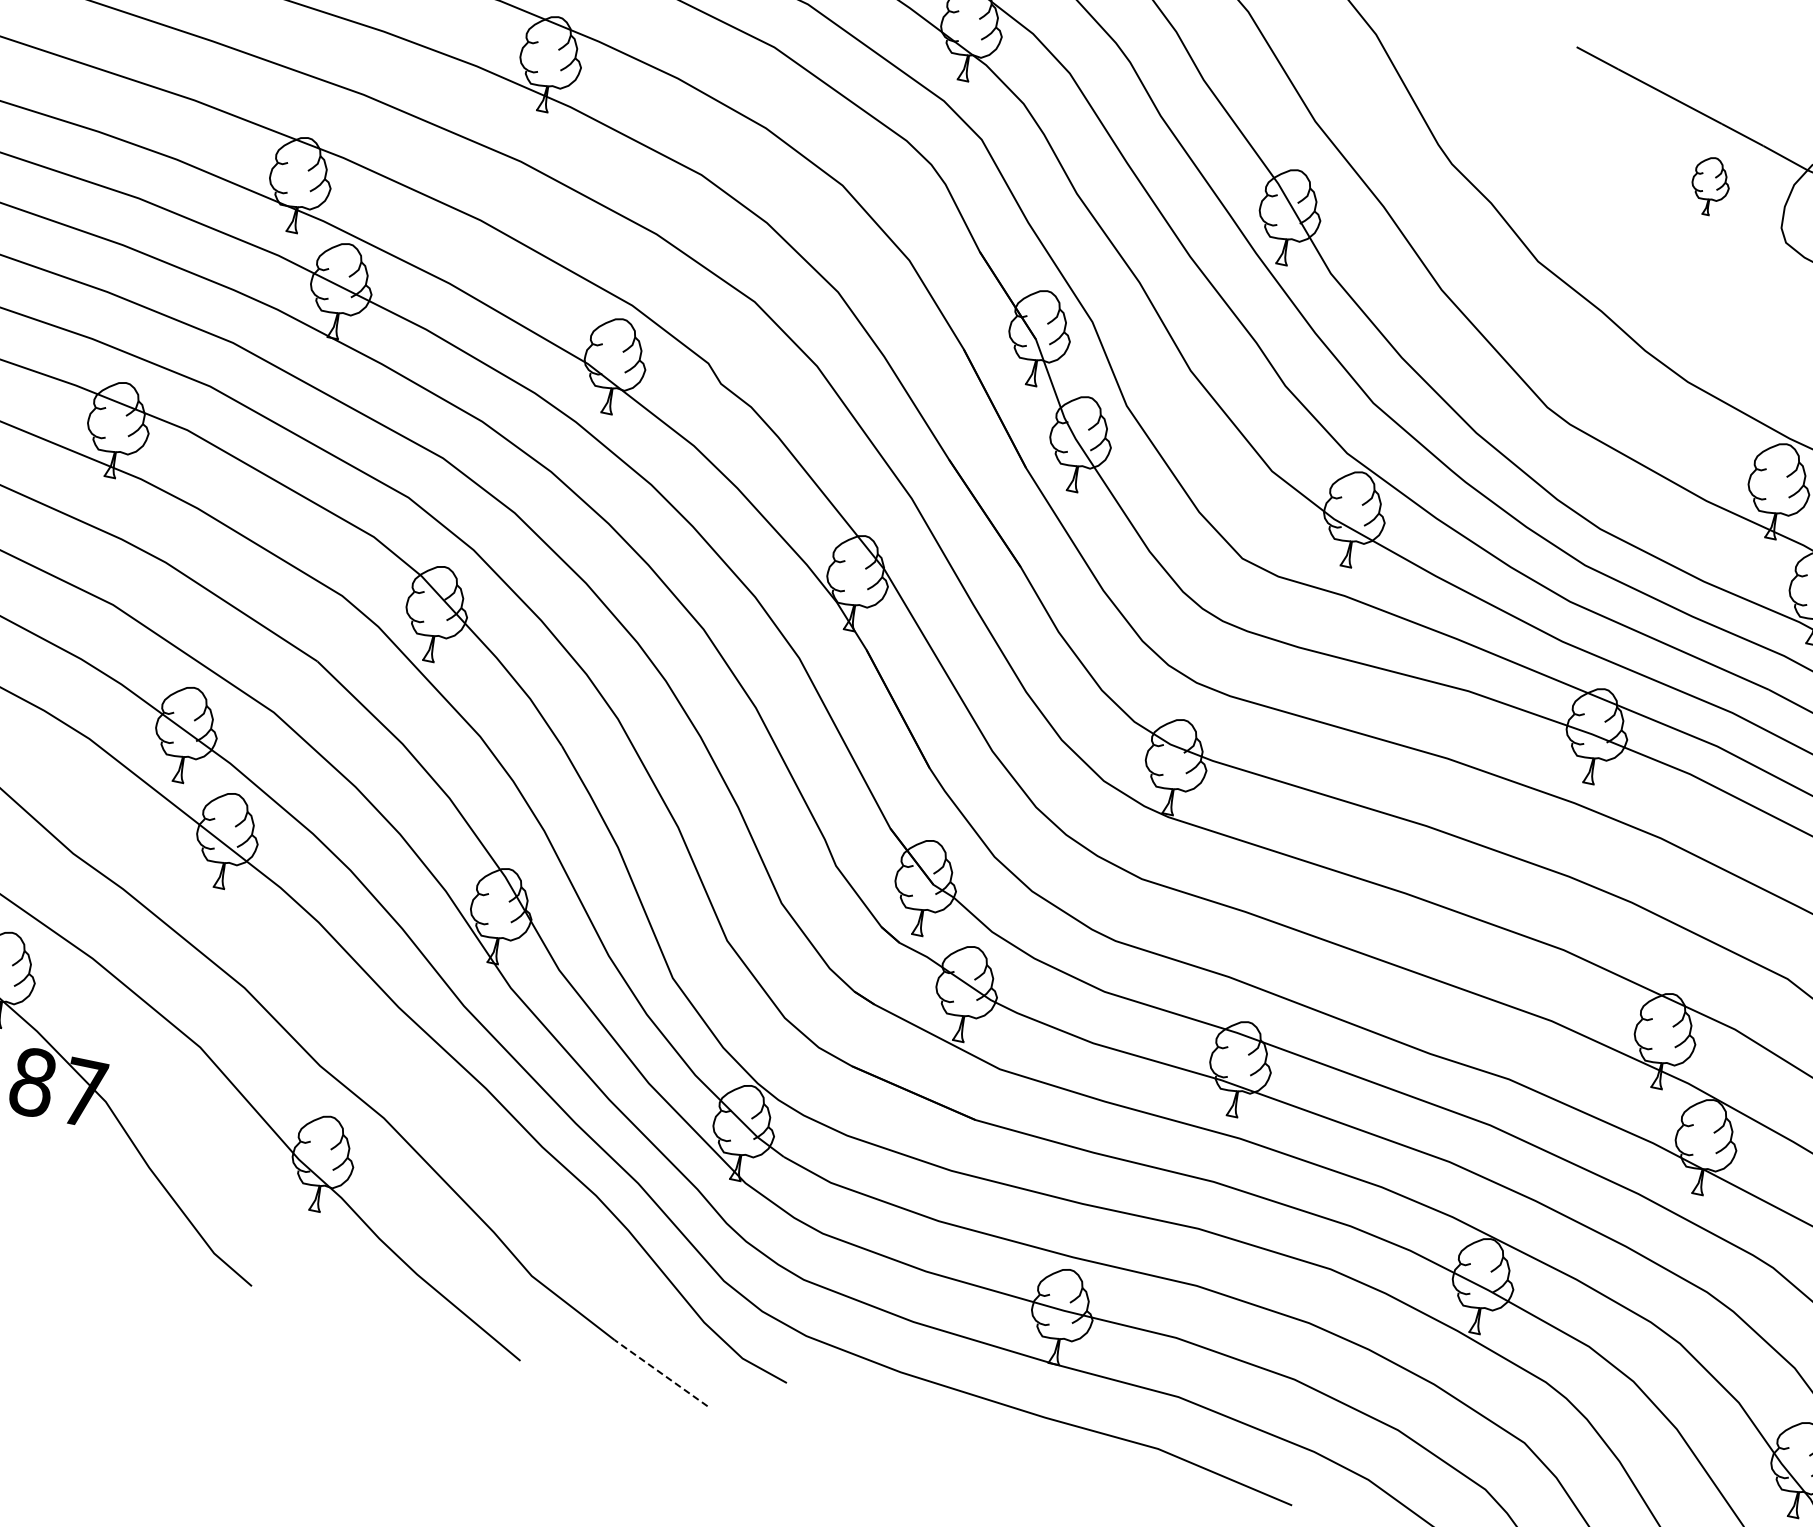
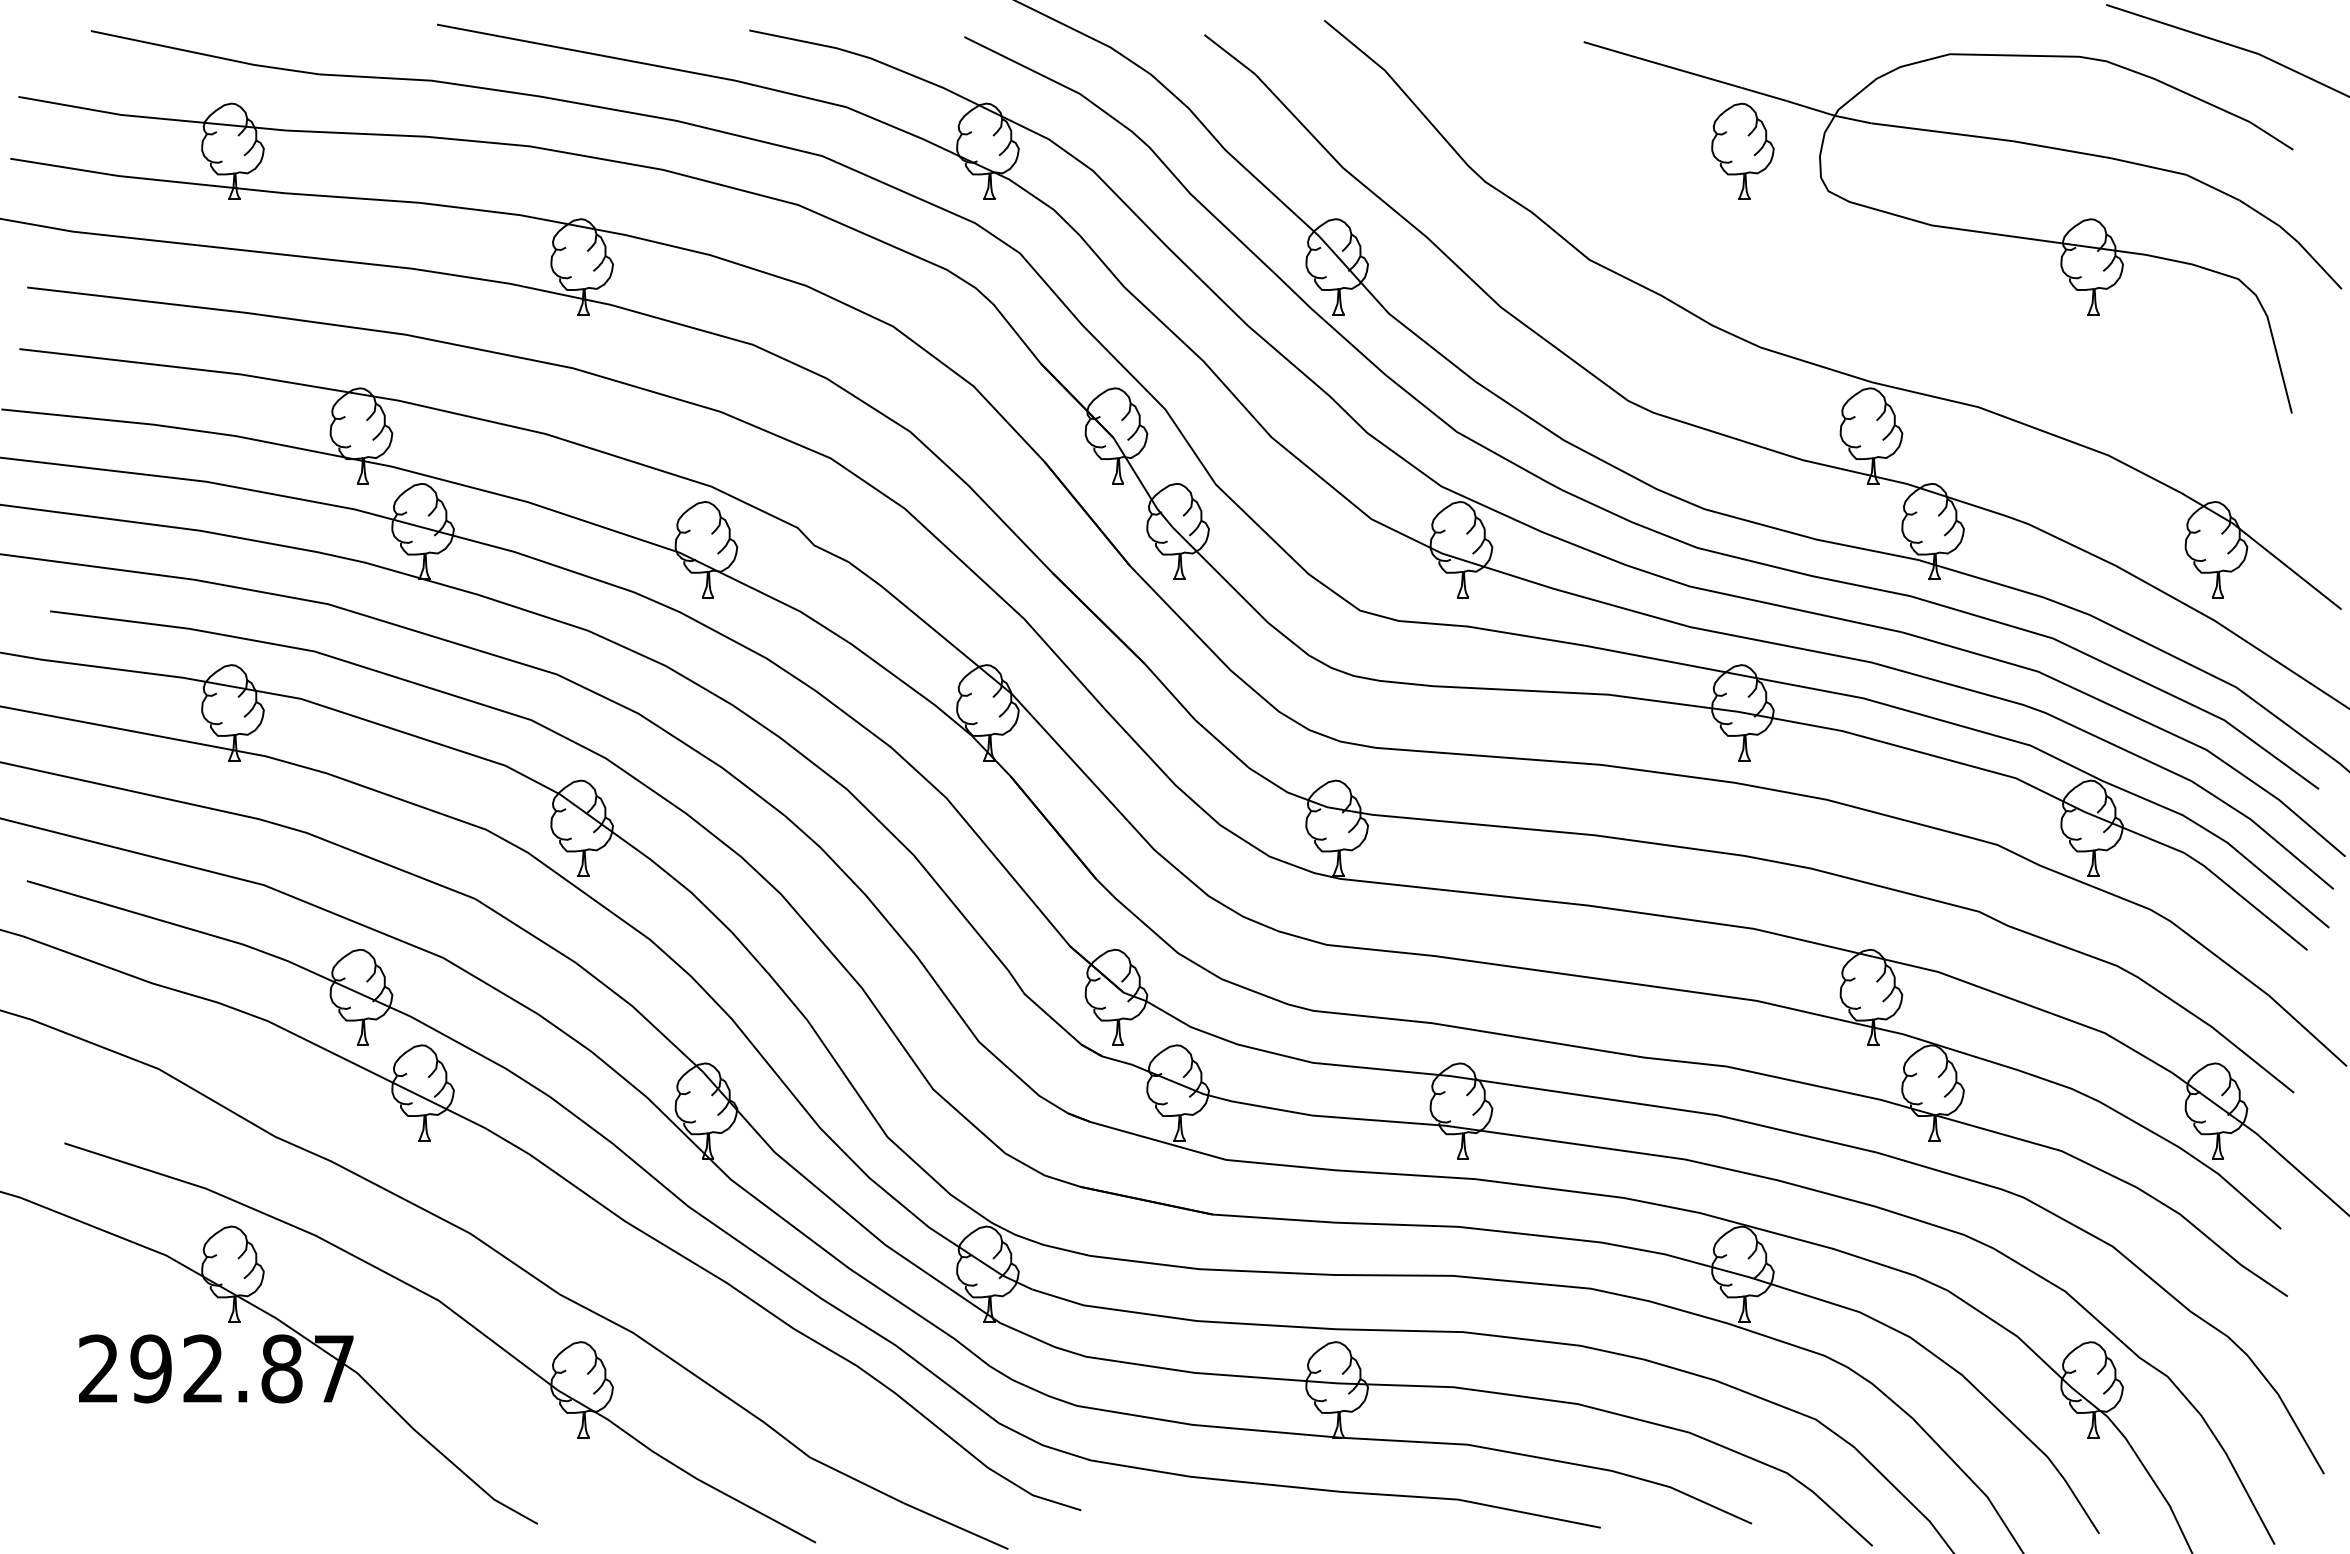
part: (1710, 185) -> (1742, 150), size x1.67
line: (660, 1373) -> (955, 1526), dashed -> solid

